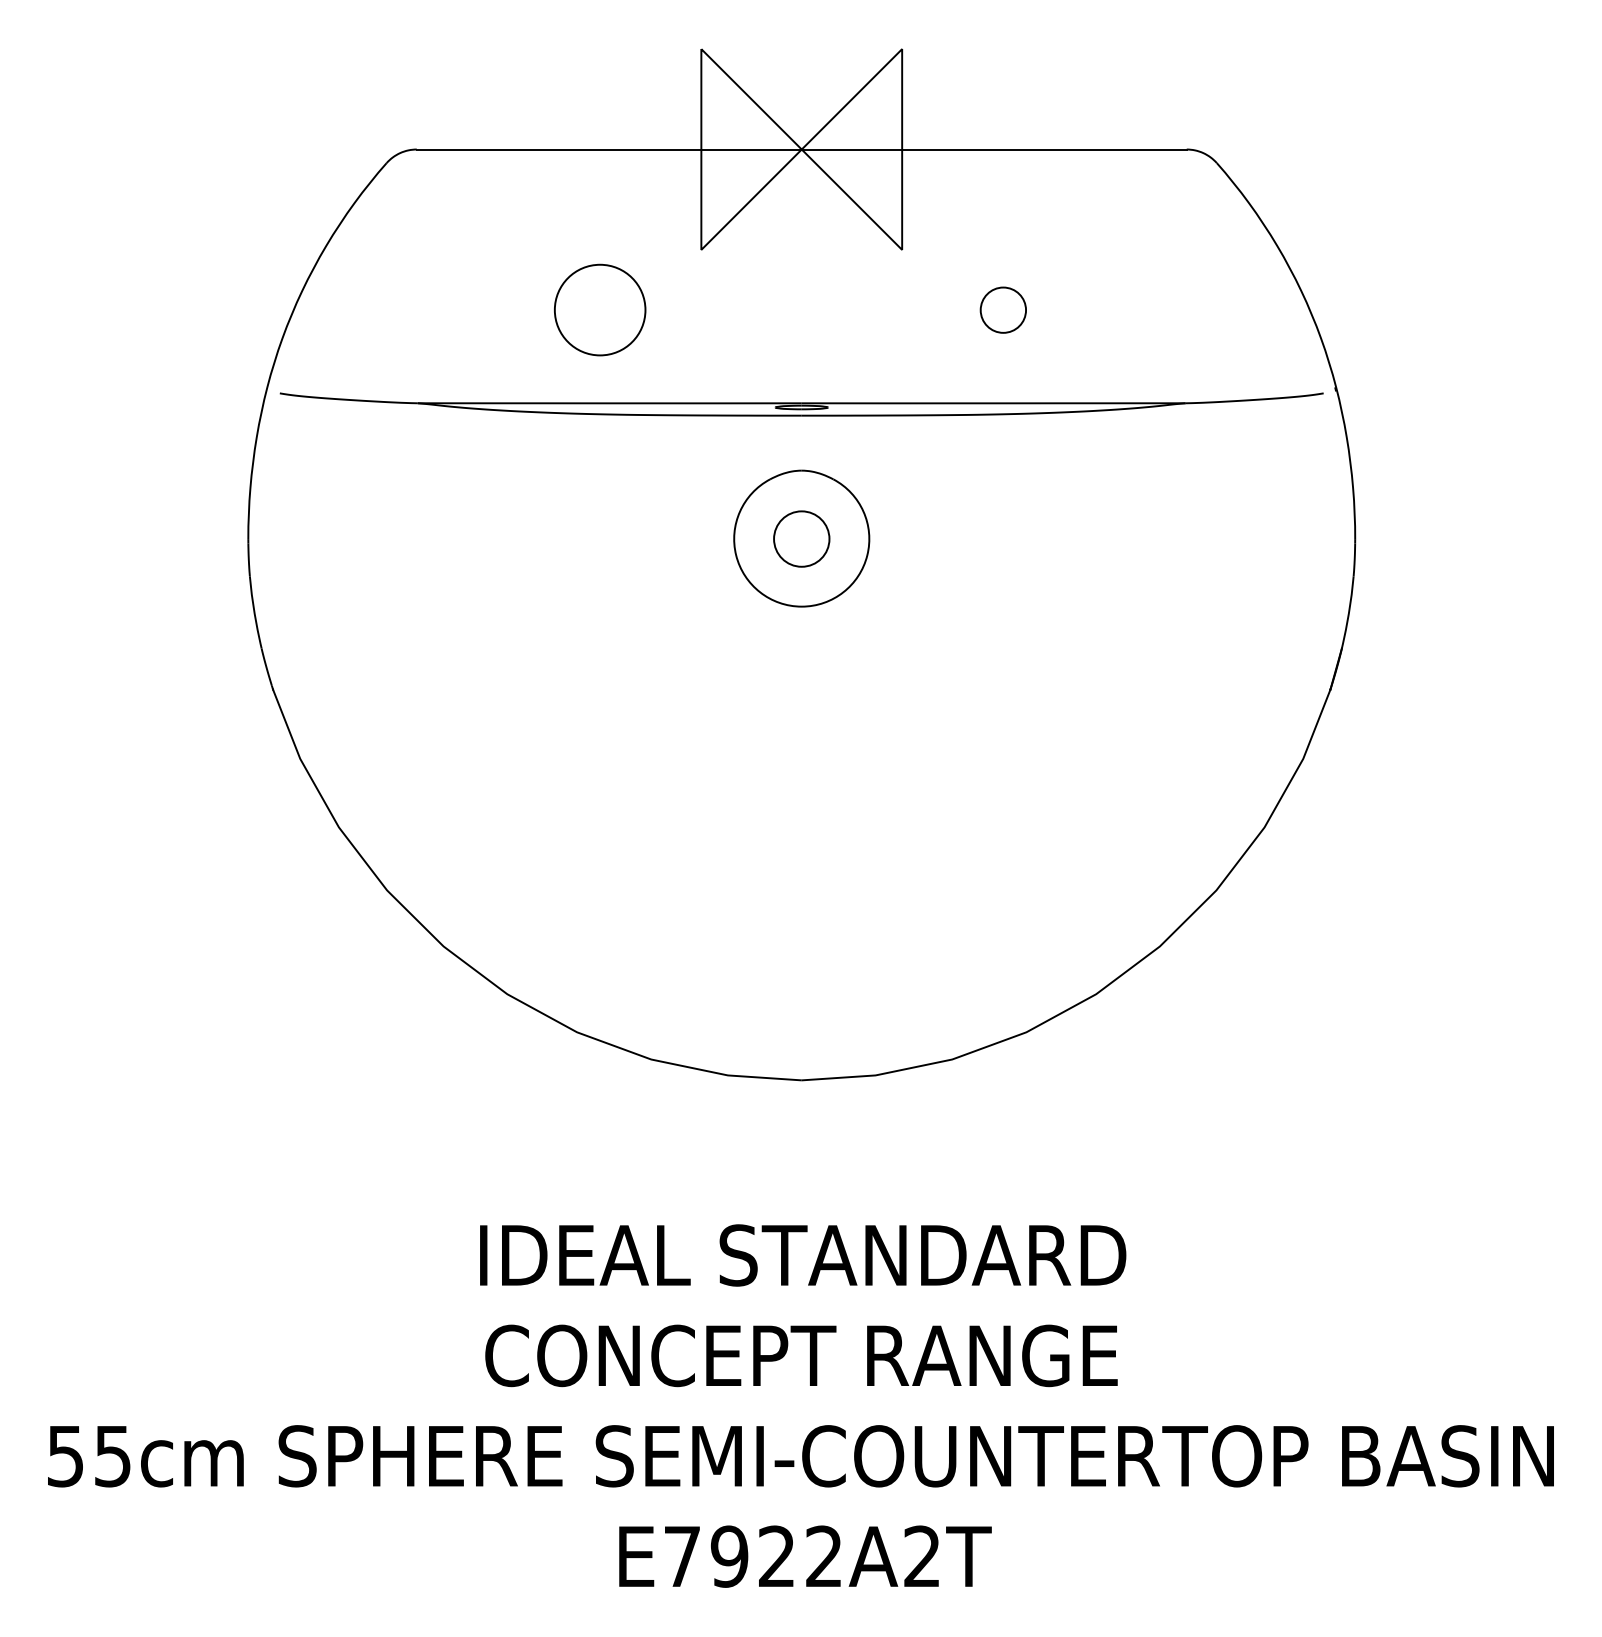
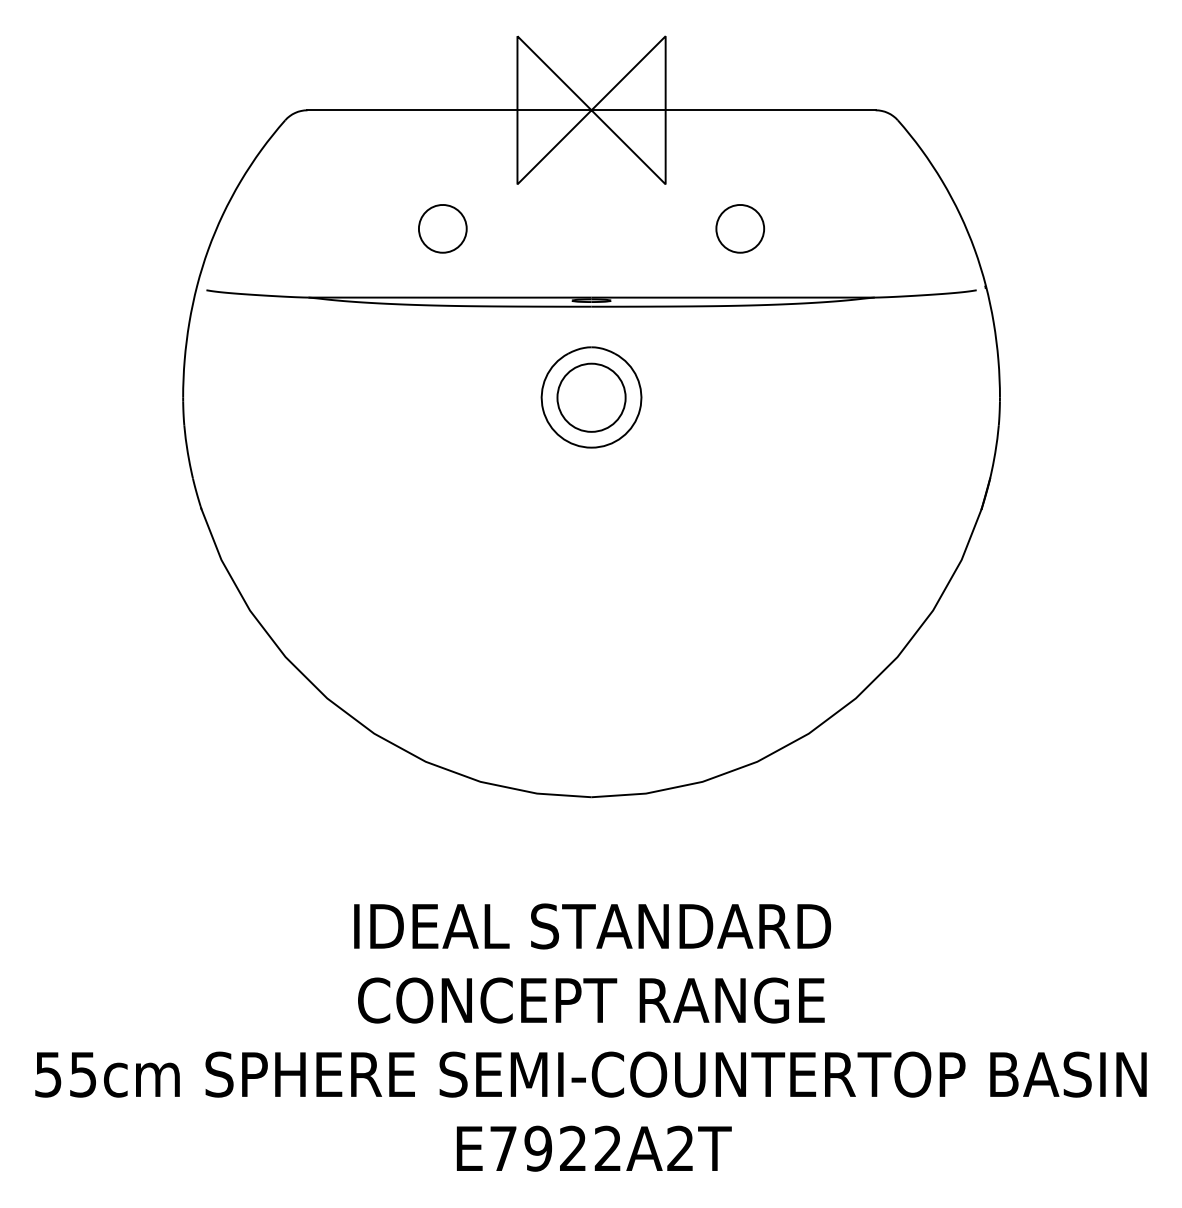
part: (599, 309) -> (442, 228), size x0.71
part: (1003, 309) -> (740, 228), size x1.43
circle: (801, 538) -> (591, 397), size x1.67

